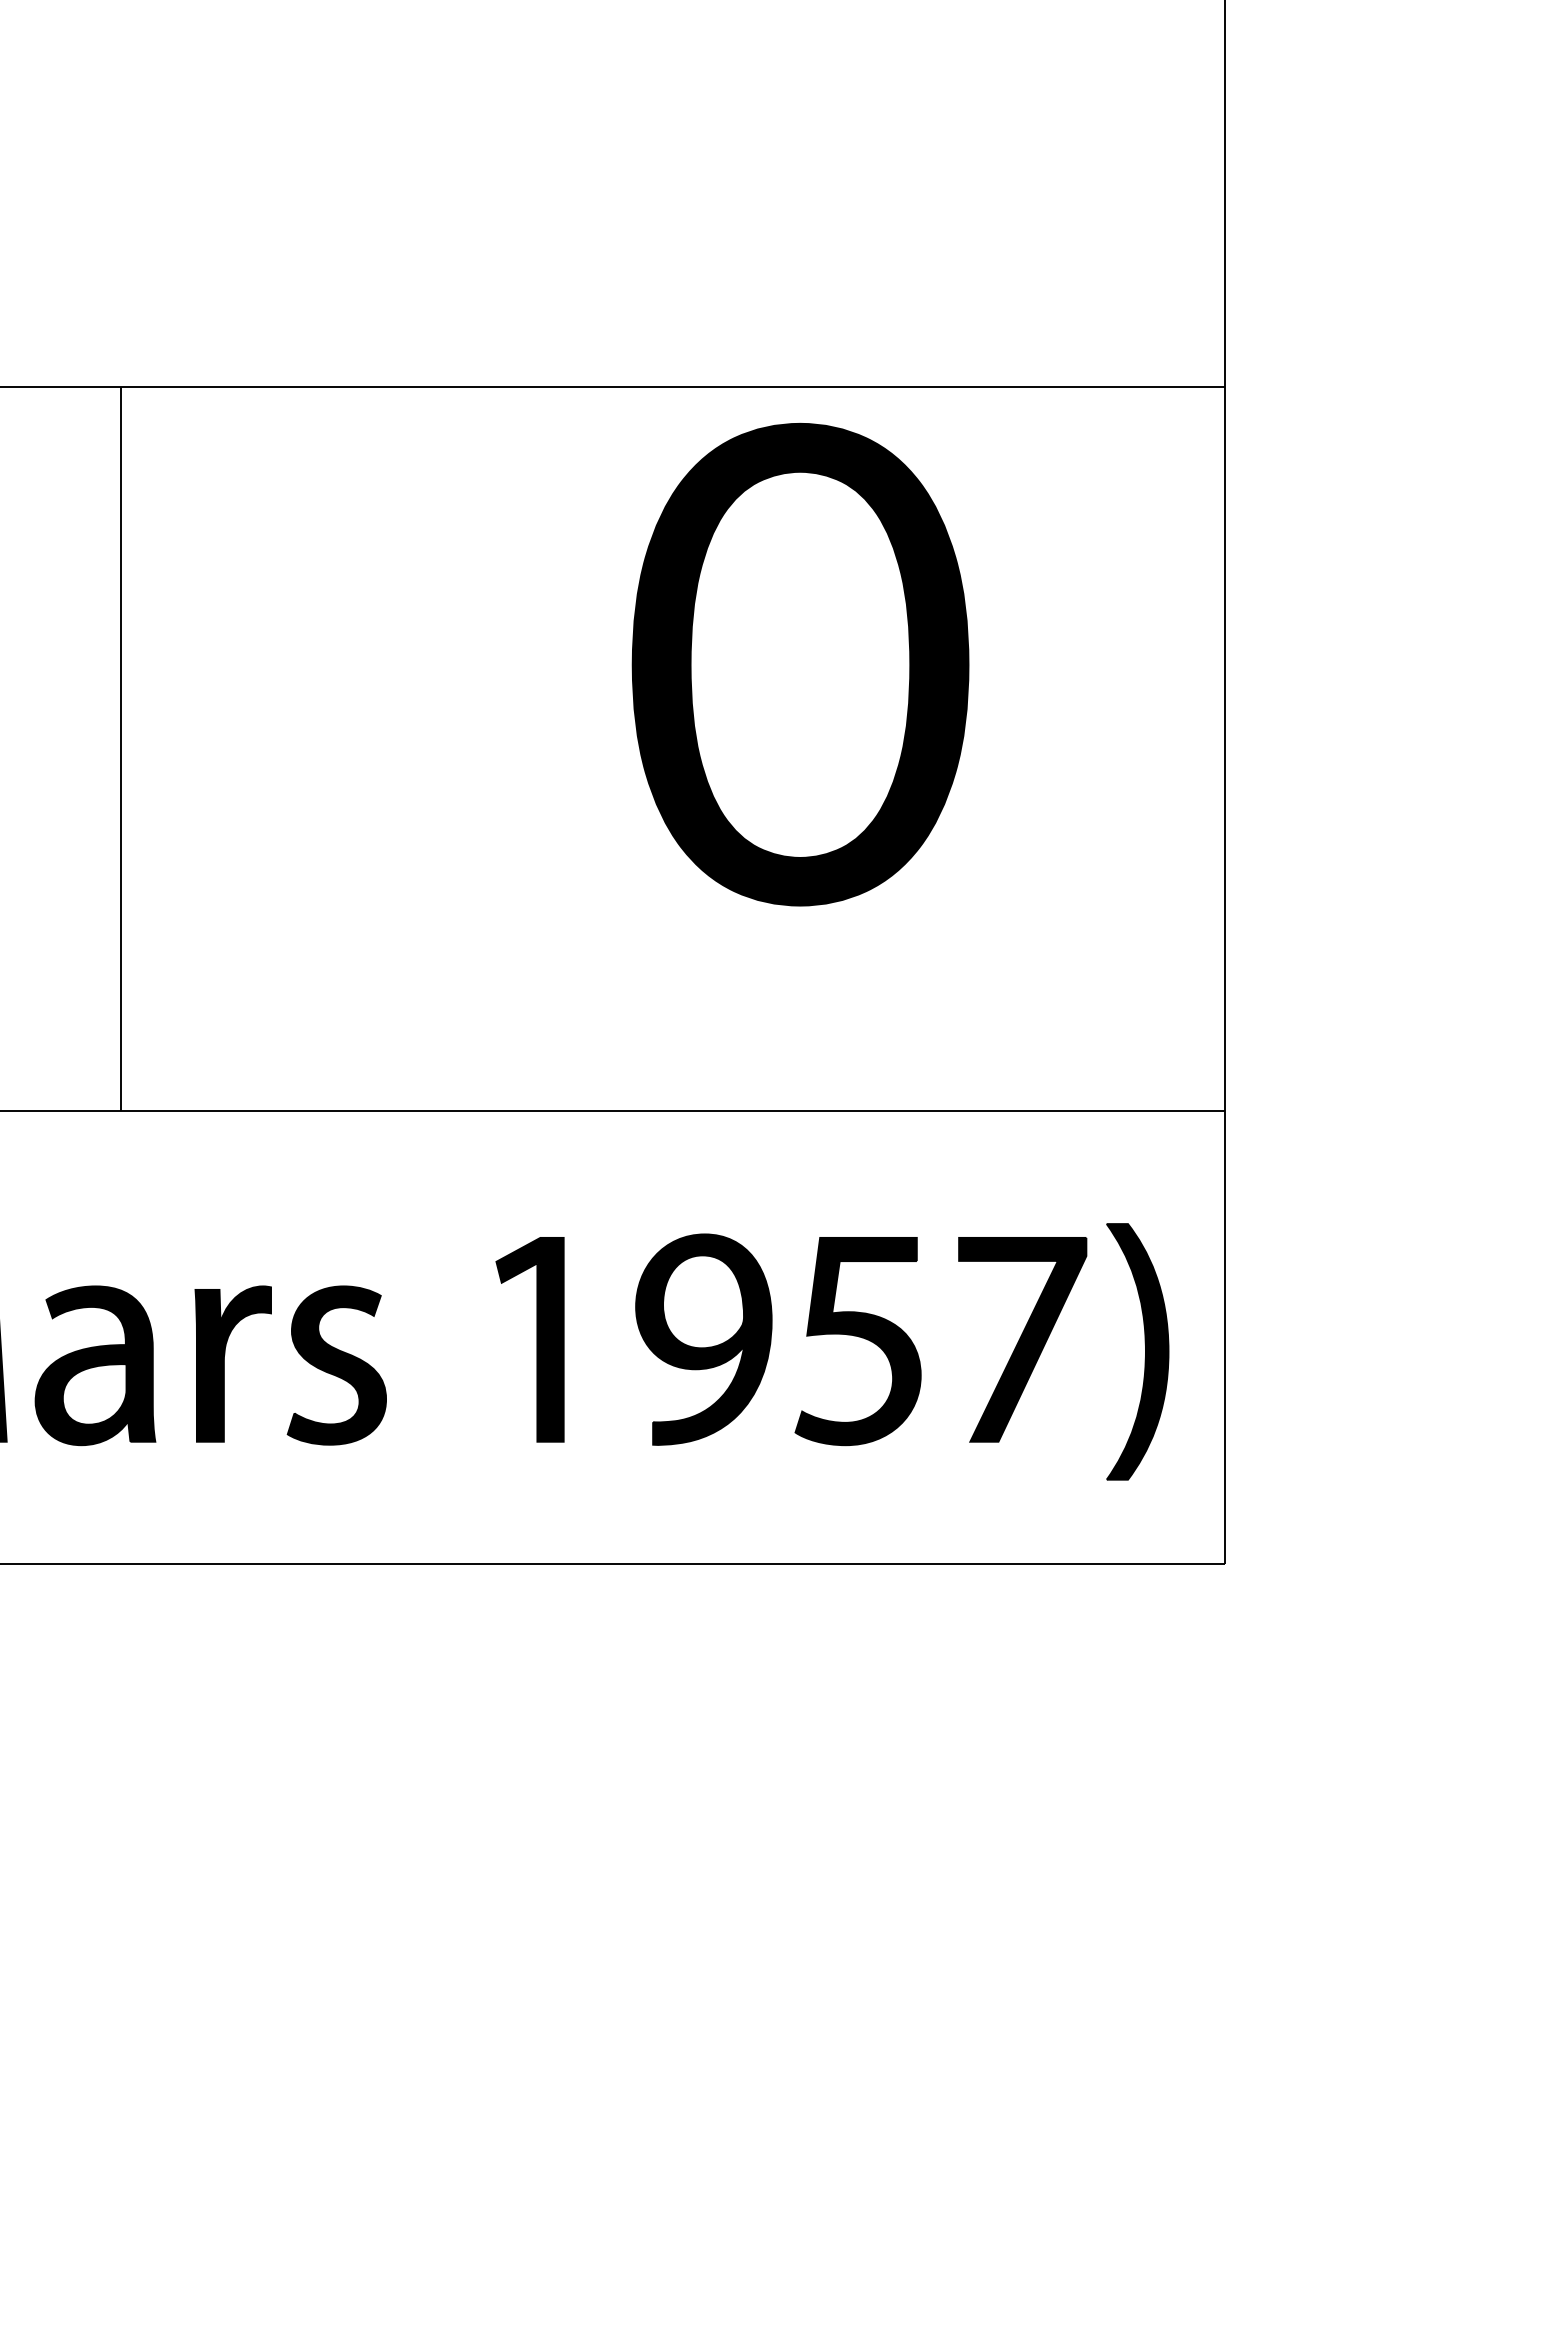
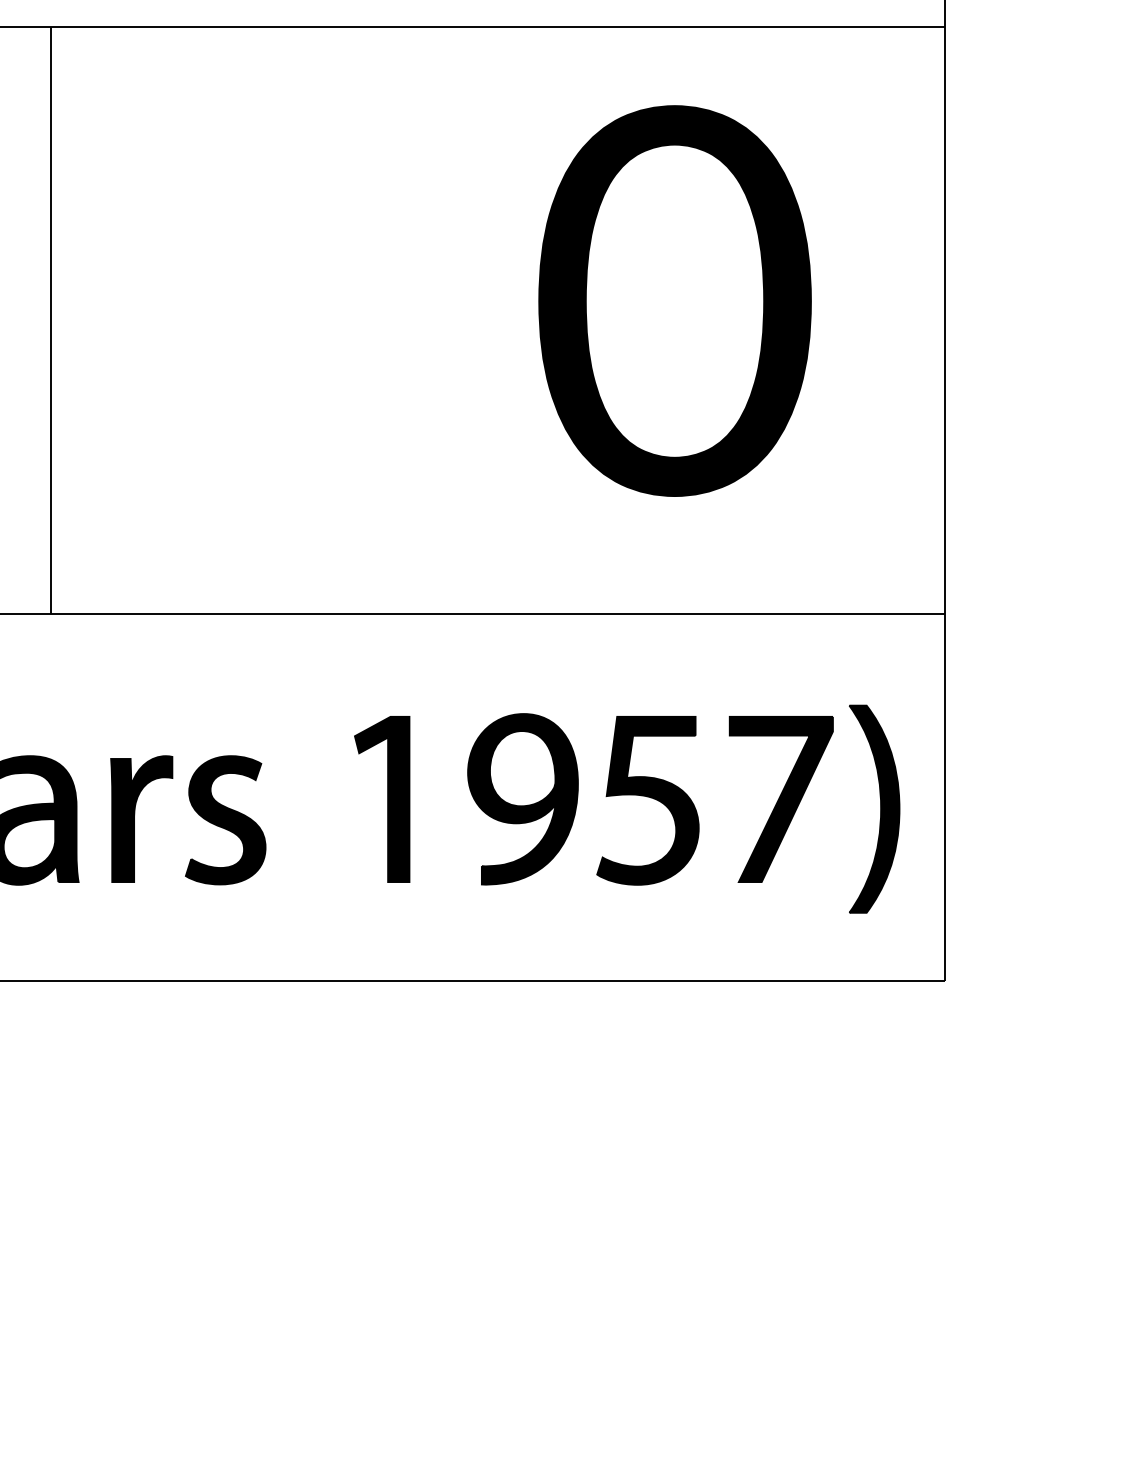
text: (800, 664) -> (675, 300), moved

